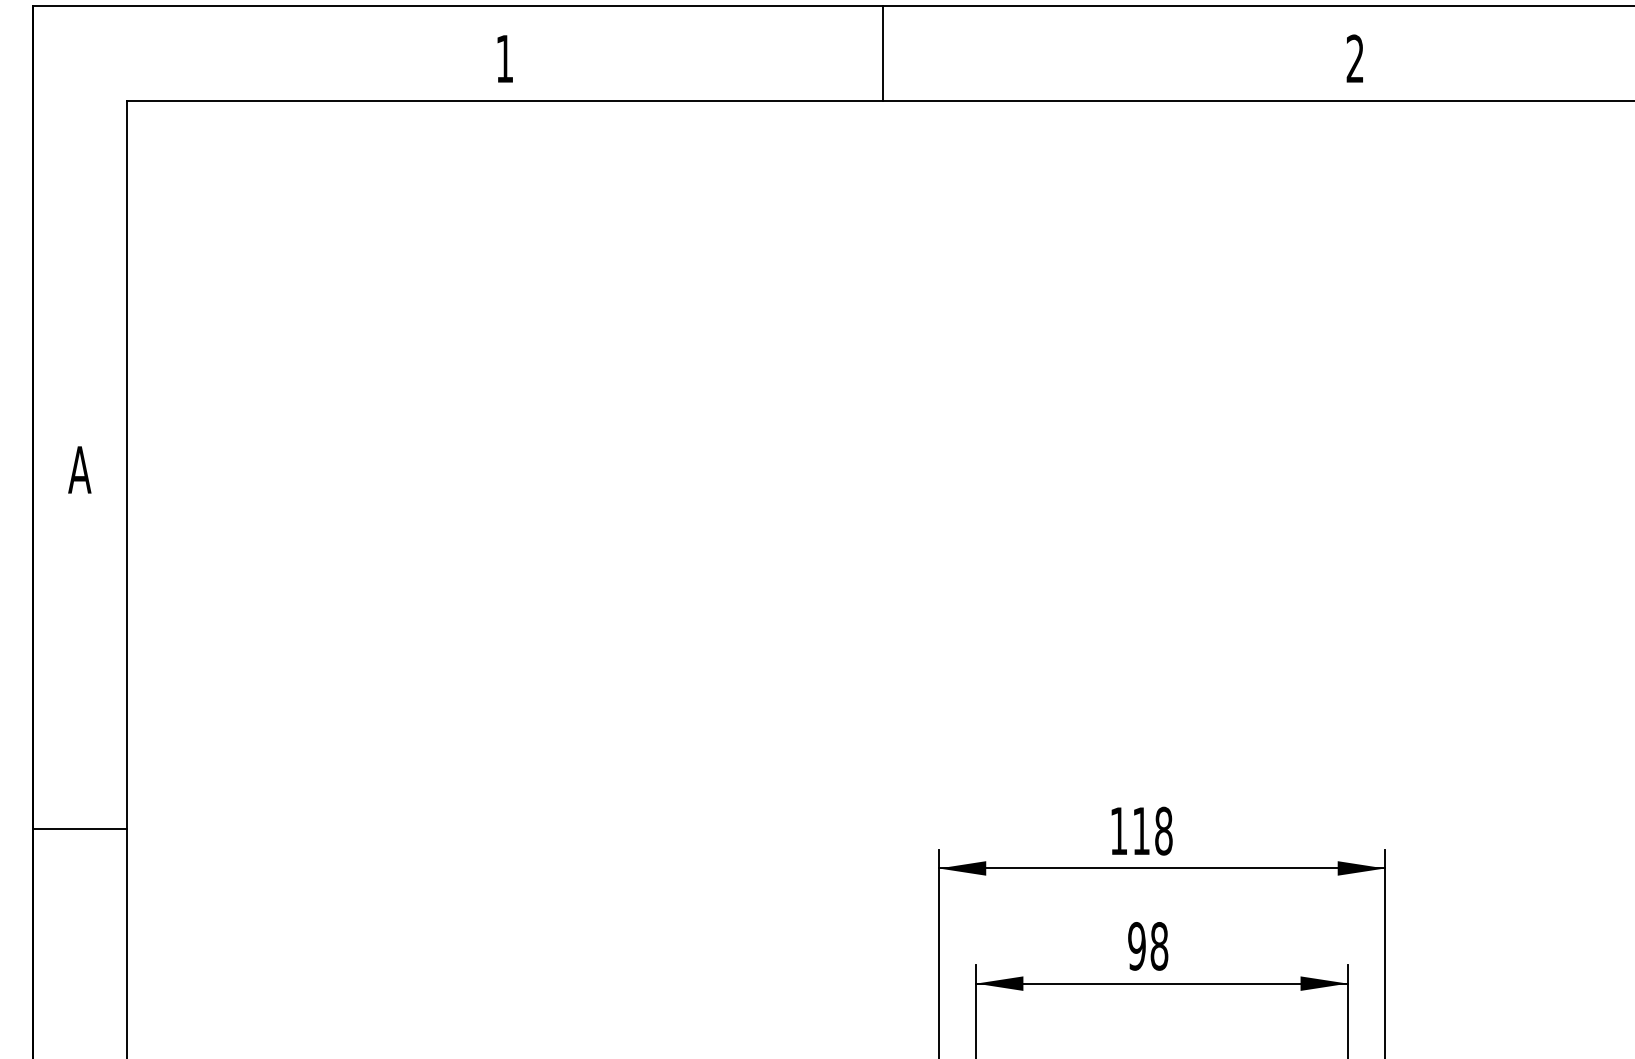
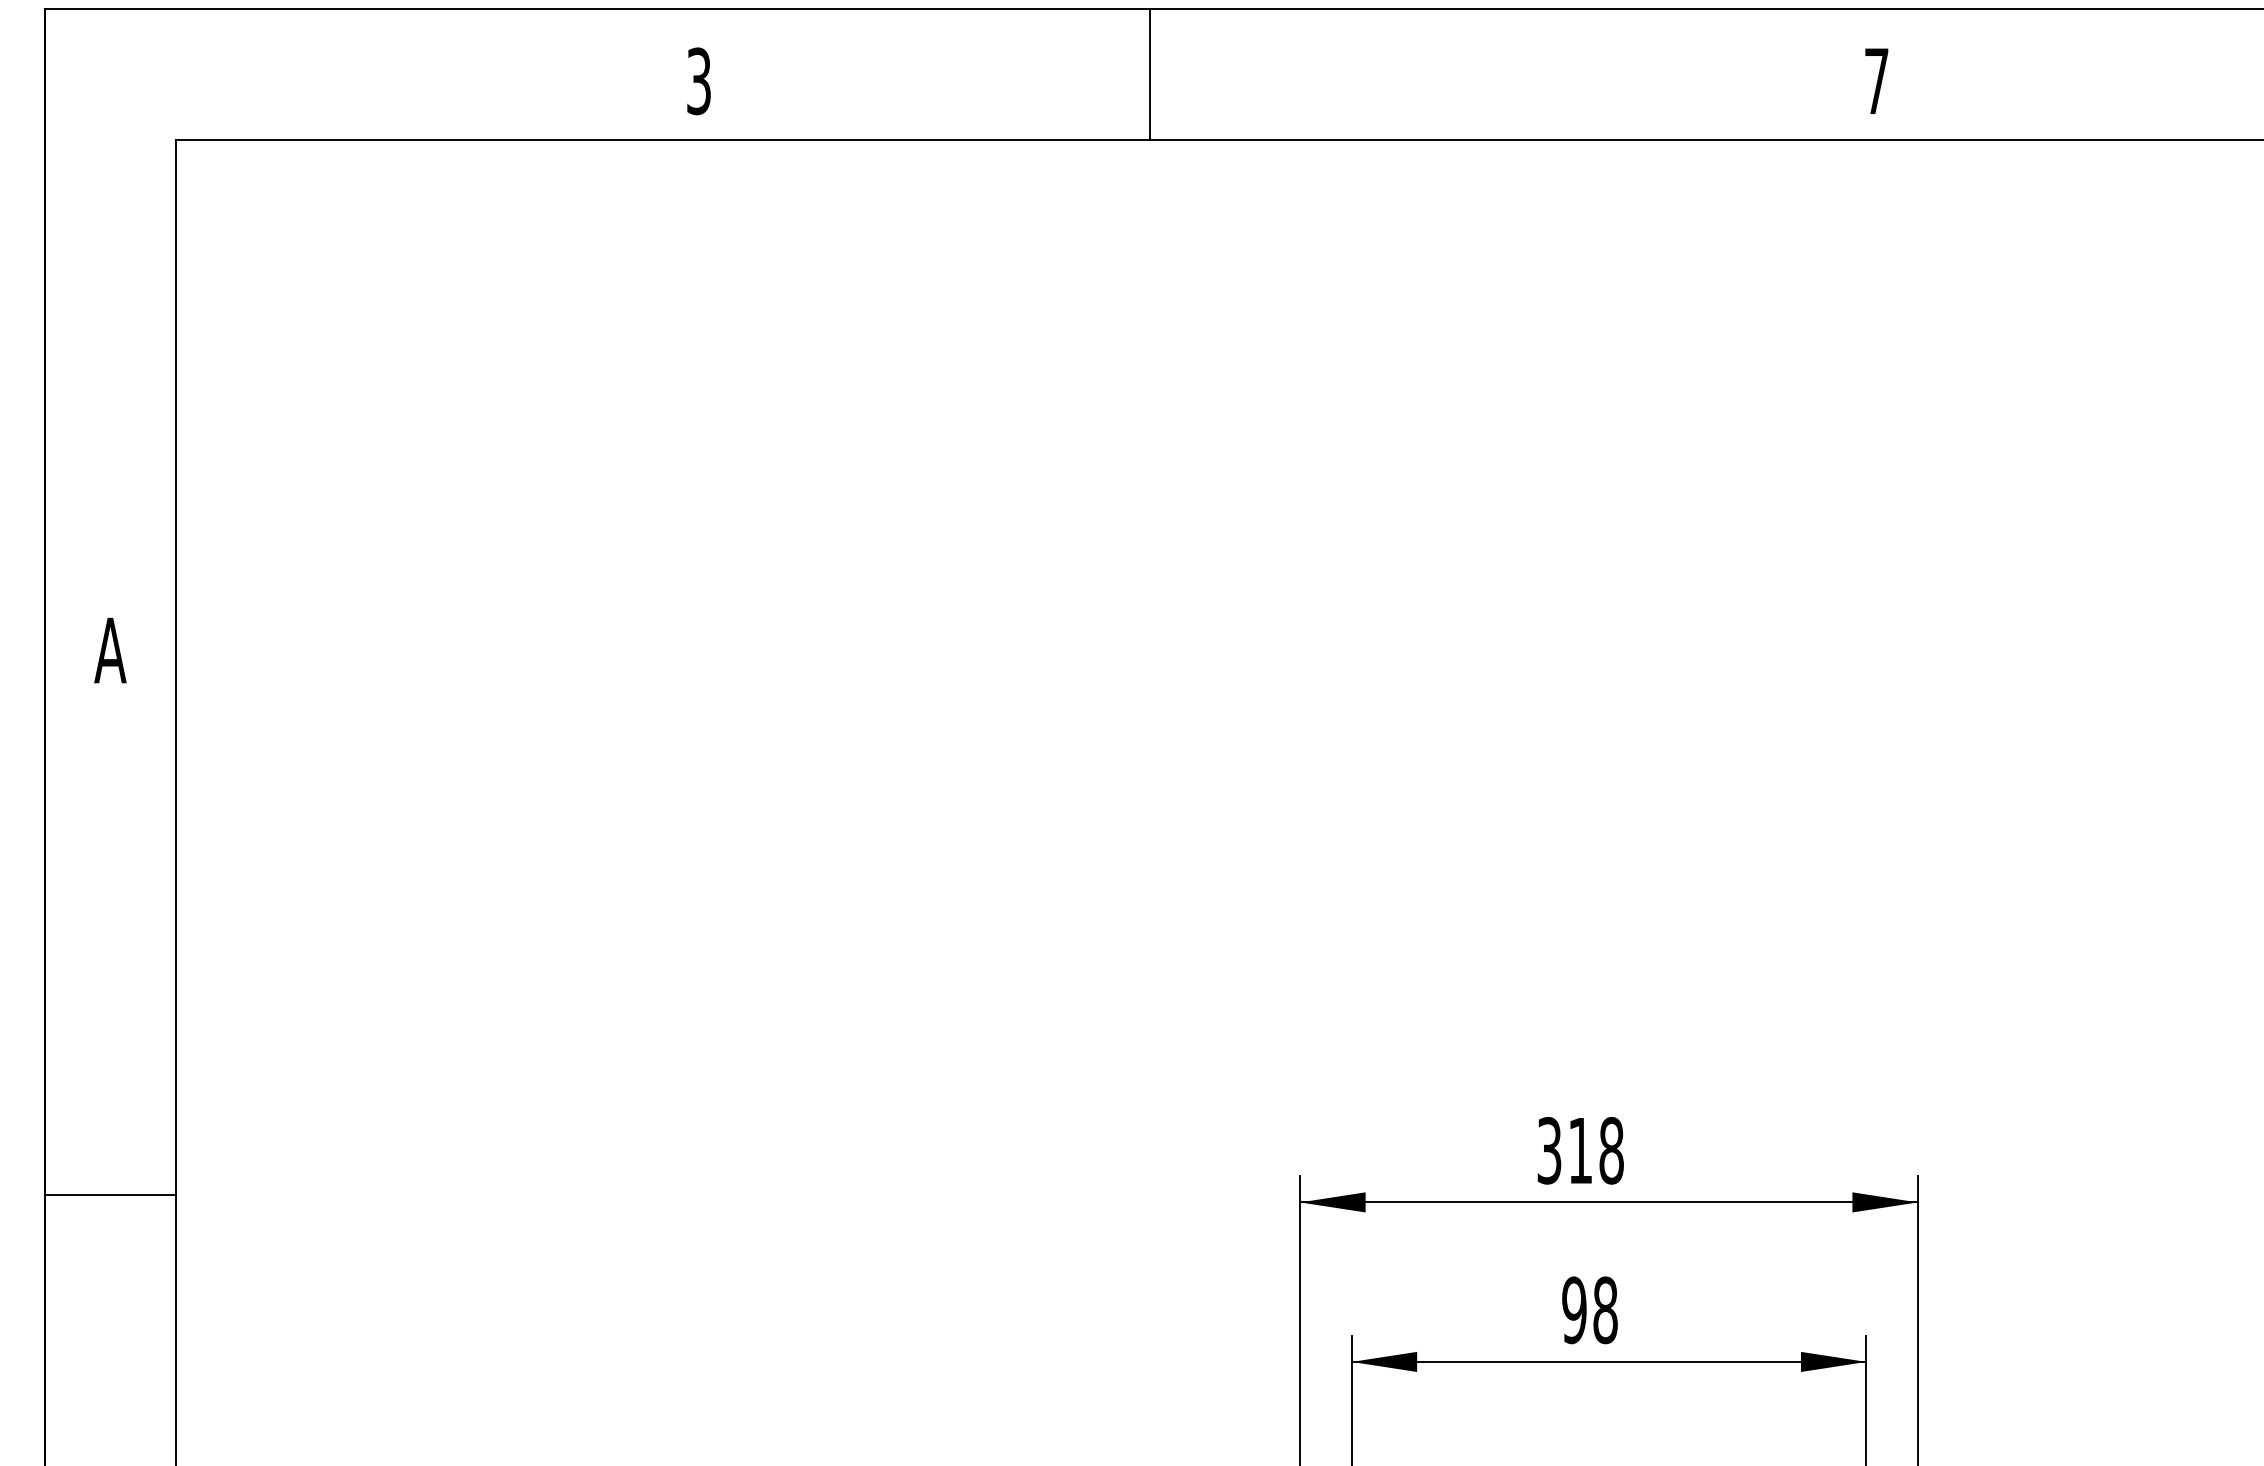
line: (883, 53) -> (1150, 73), moved
text: (1355, 58) -> (1876, 80), 2 -> 7
text: (504, 59) -> (698, 81), 1 -> 3
line: (79, 828) -> (110, 1195), moved
text: (1118, 830) -> (1549, 1150), 118 -> 318

